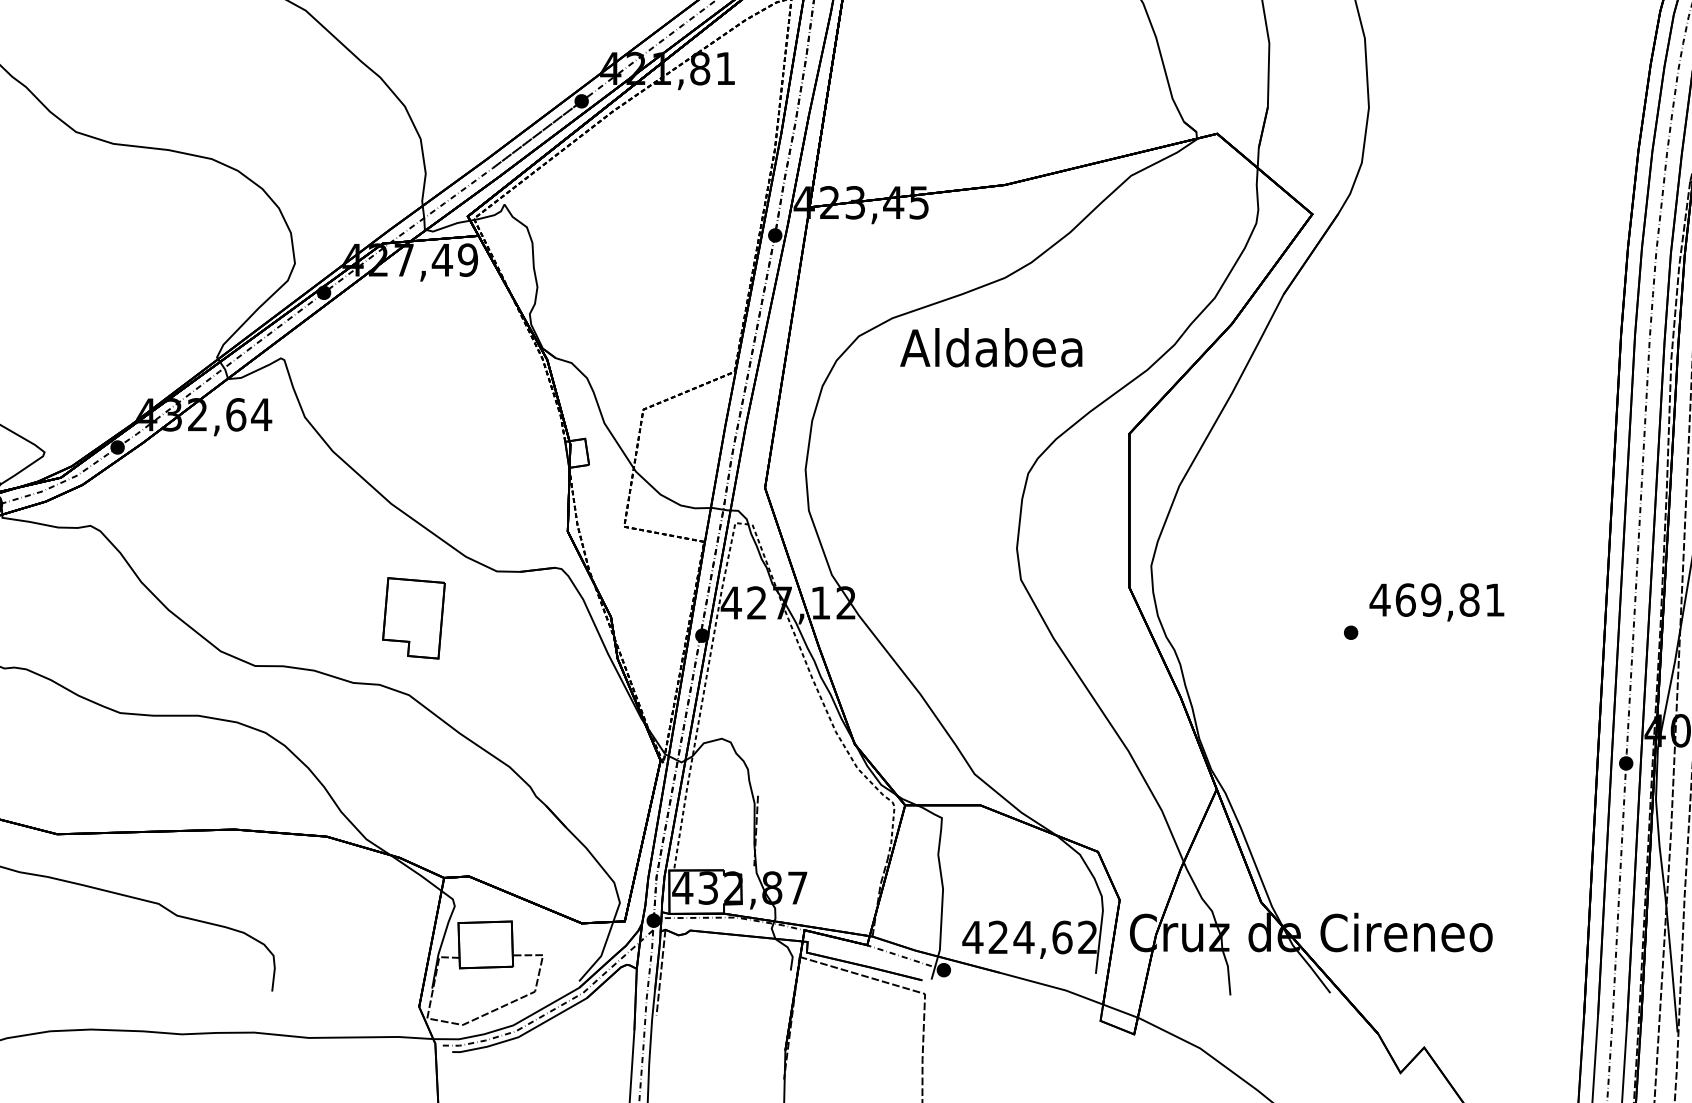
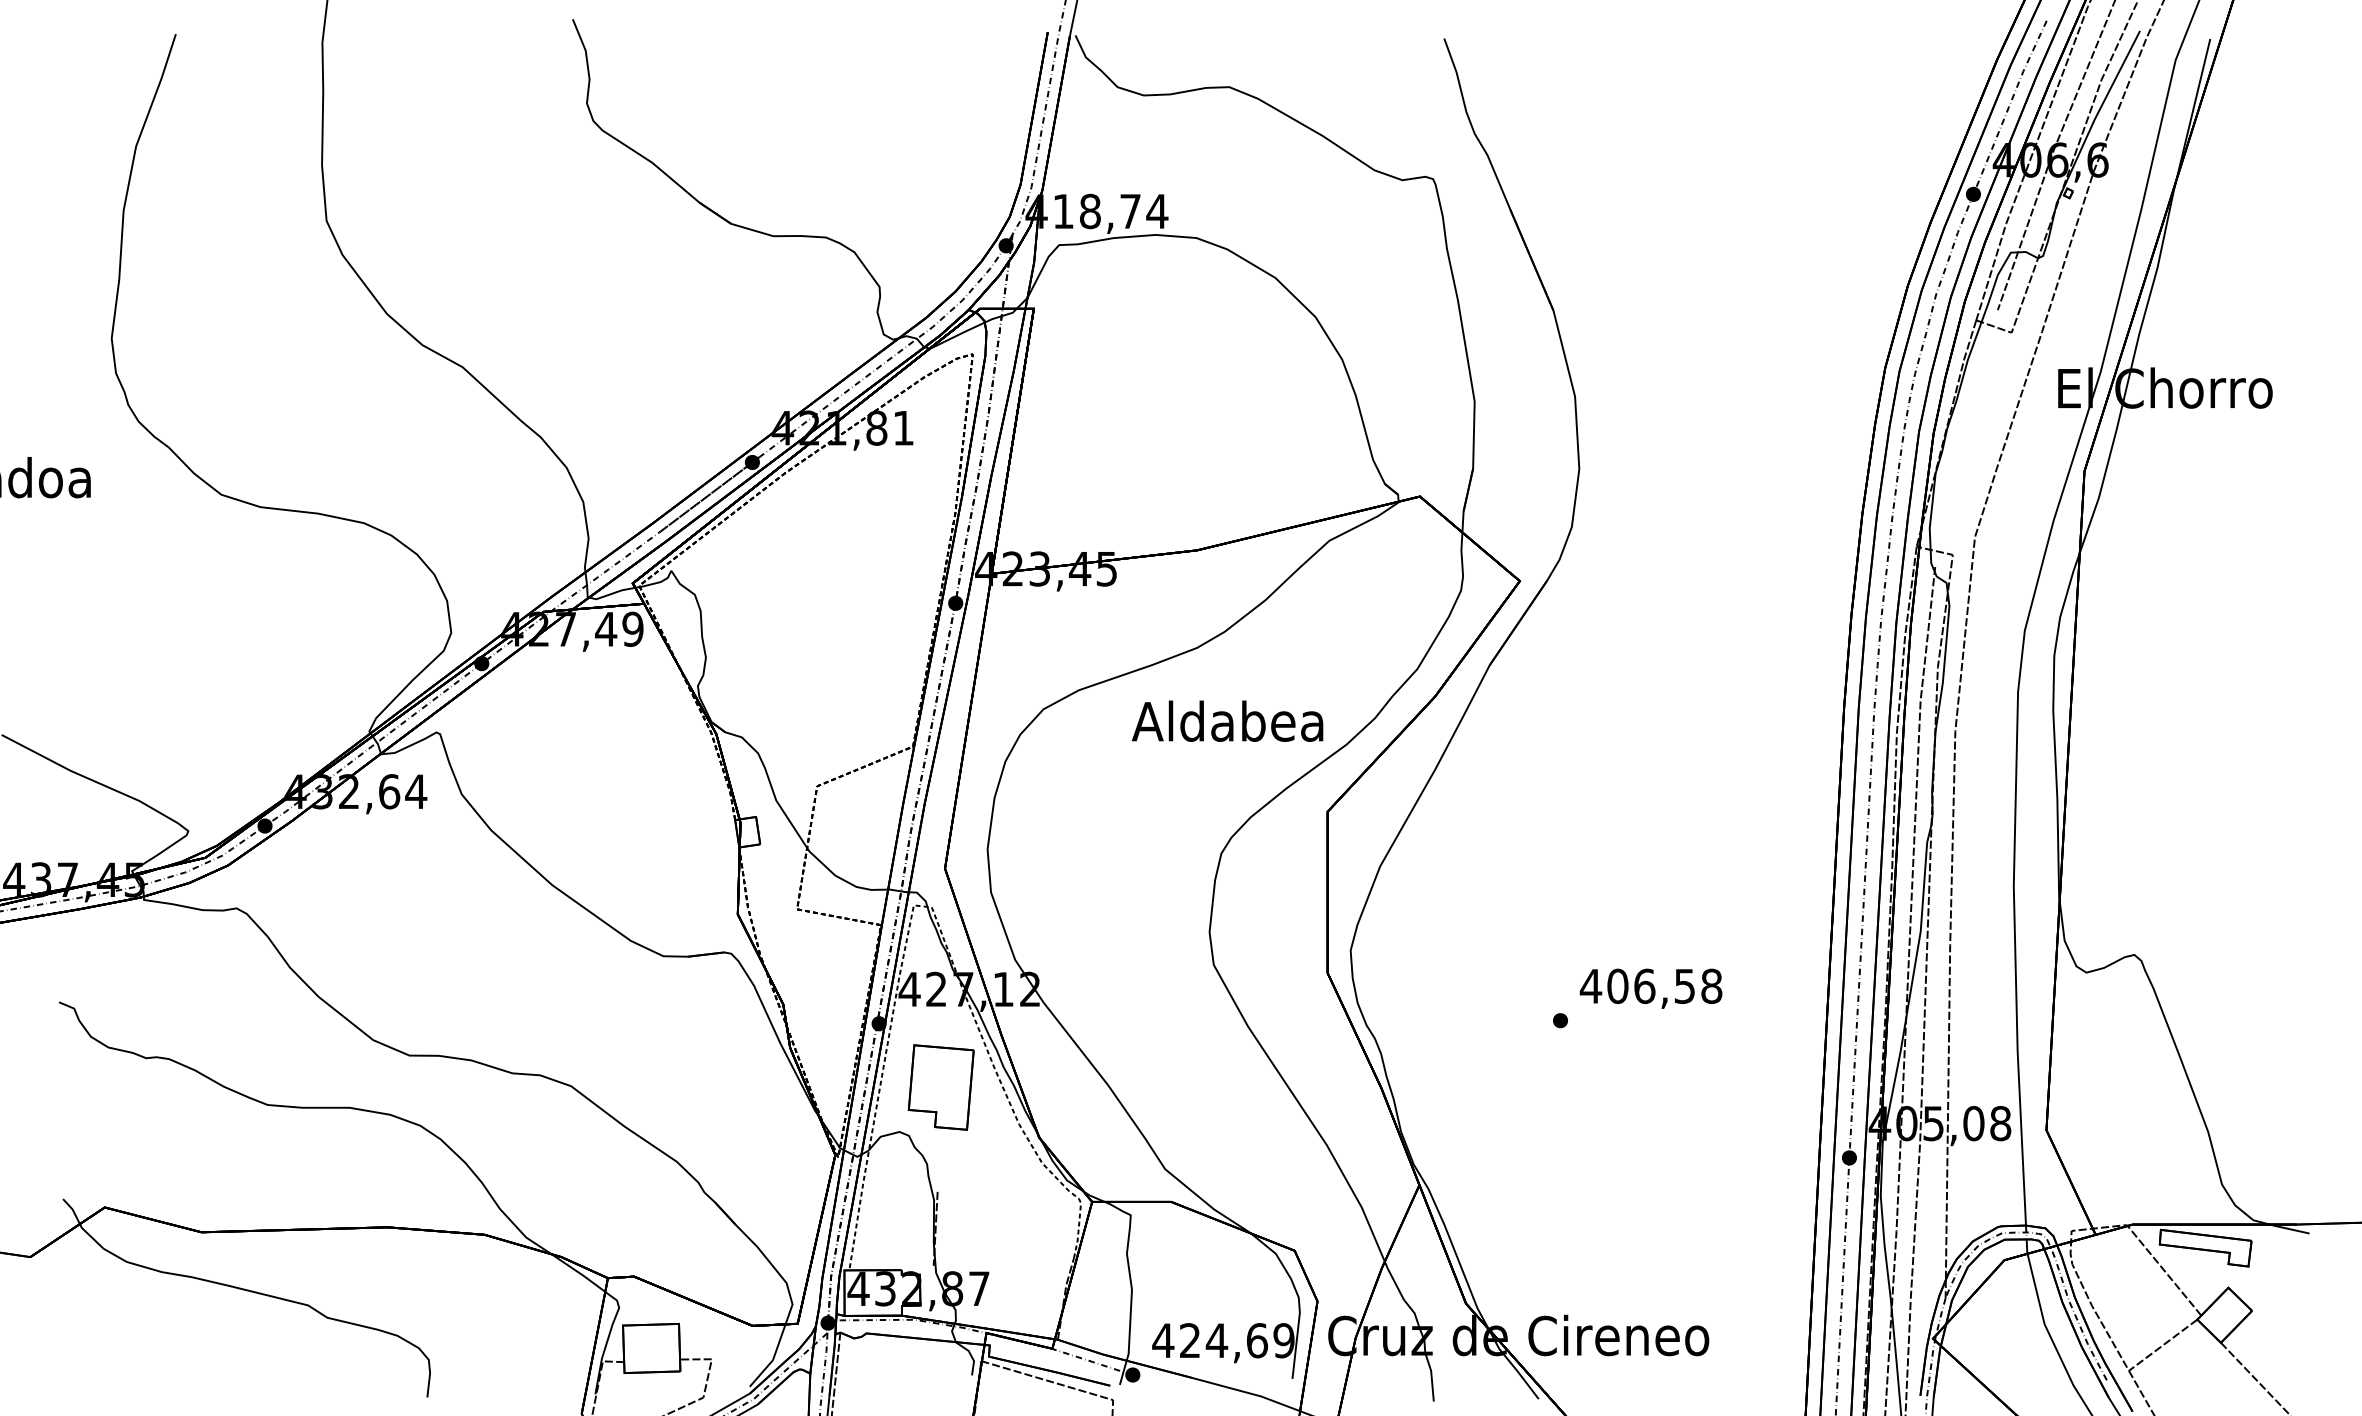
text: (991, 346) -> (1227, 720), moved
text: (1450, 600) -> (1664, 986), 469,81 -> 406,58
part: (413, 618) -> (940, 1087), moved
text: (1087, 937) -> (1283, 1340), 424,62 -> 424,69

